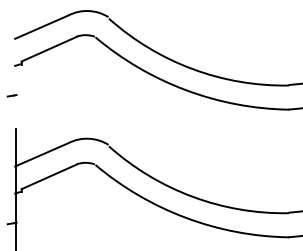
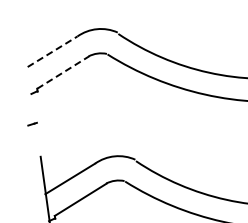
line: (42, 27) -> (53, 51), solid -> dashed
line: (49, 48) -> (63, 71), solid -> dashed

